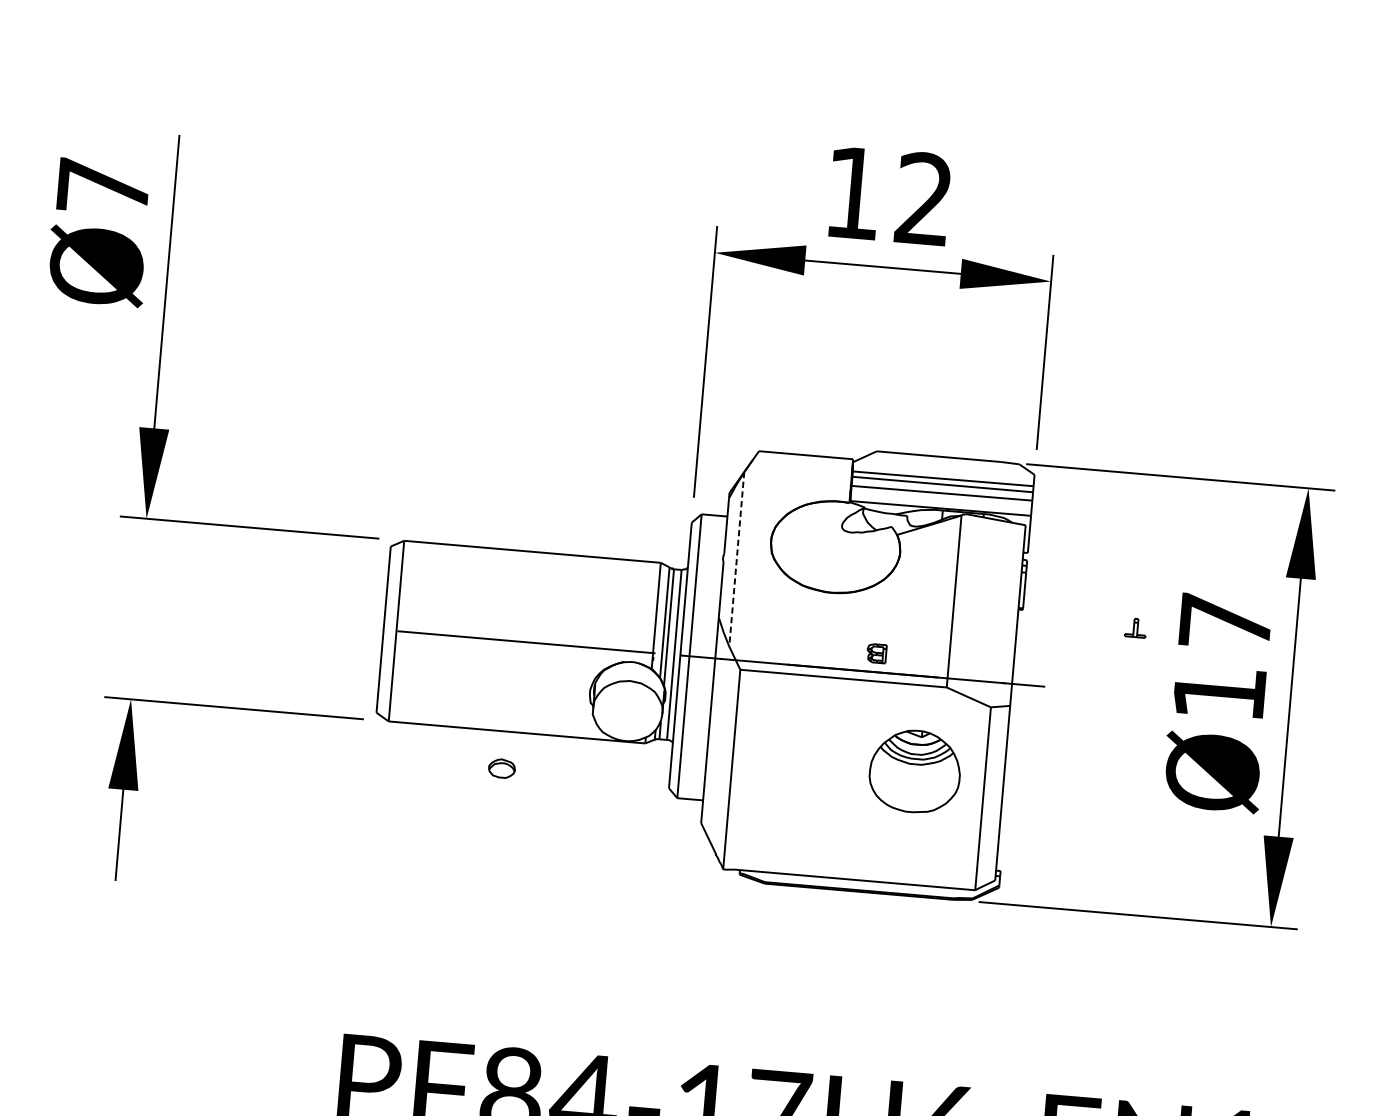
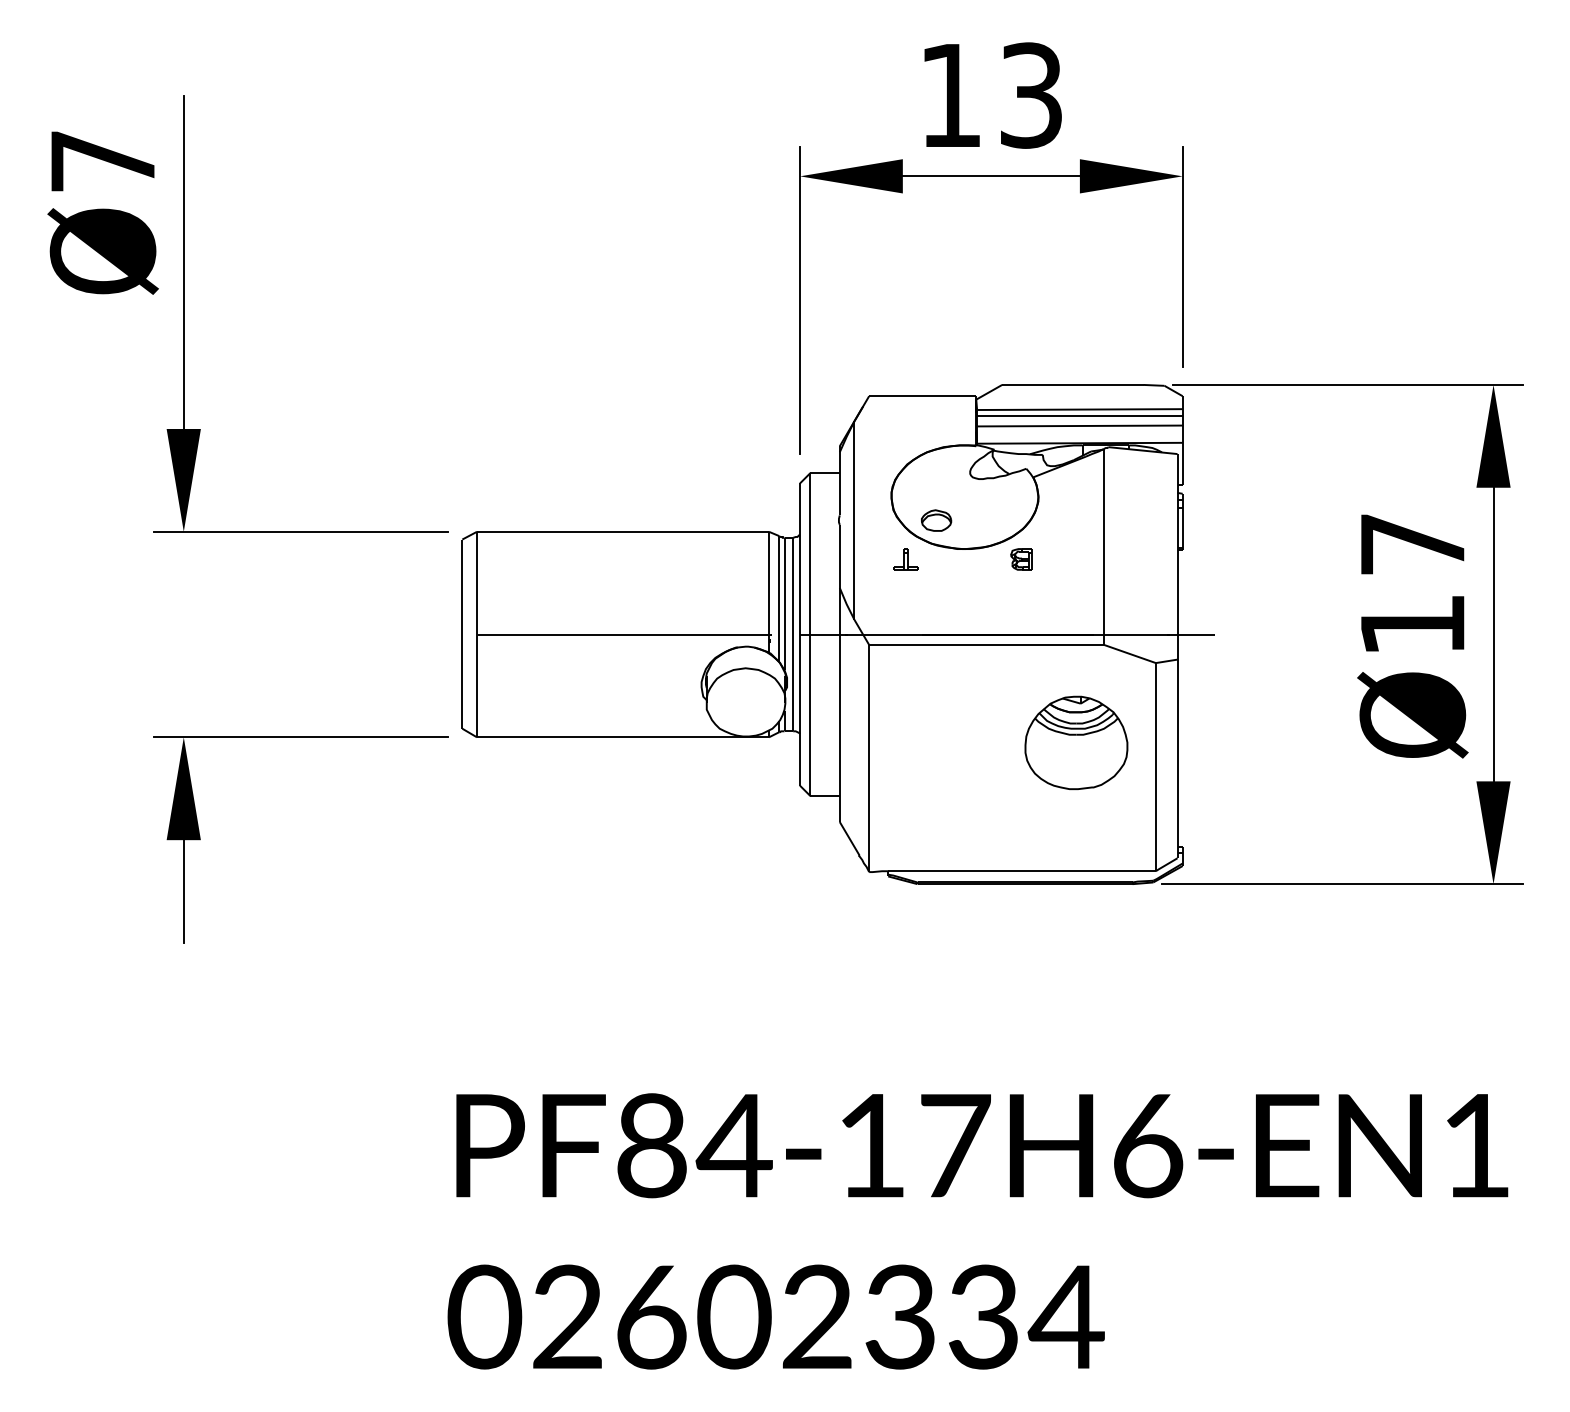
text: (923, 199) -> (1030, 95), 12 -> 13
line: (736, 560) -> (854, 521), dashed -> solid
part: (1135, 628) -> (905, 559), moved
part: (876, 653) -> (1021, 559), moved
part: (501, 768) -> (936, 520), moved

